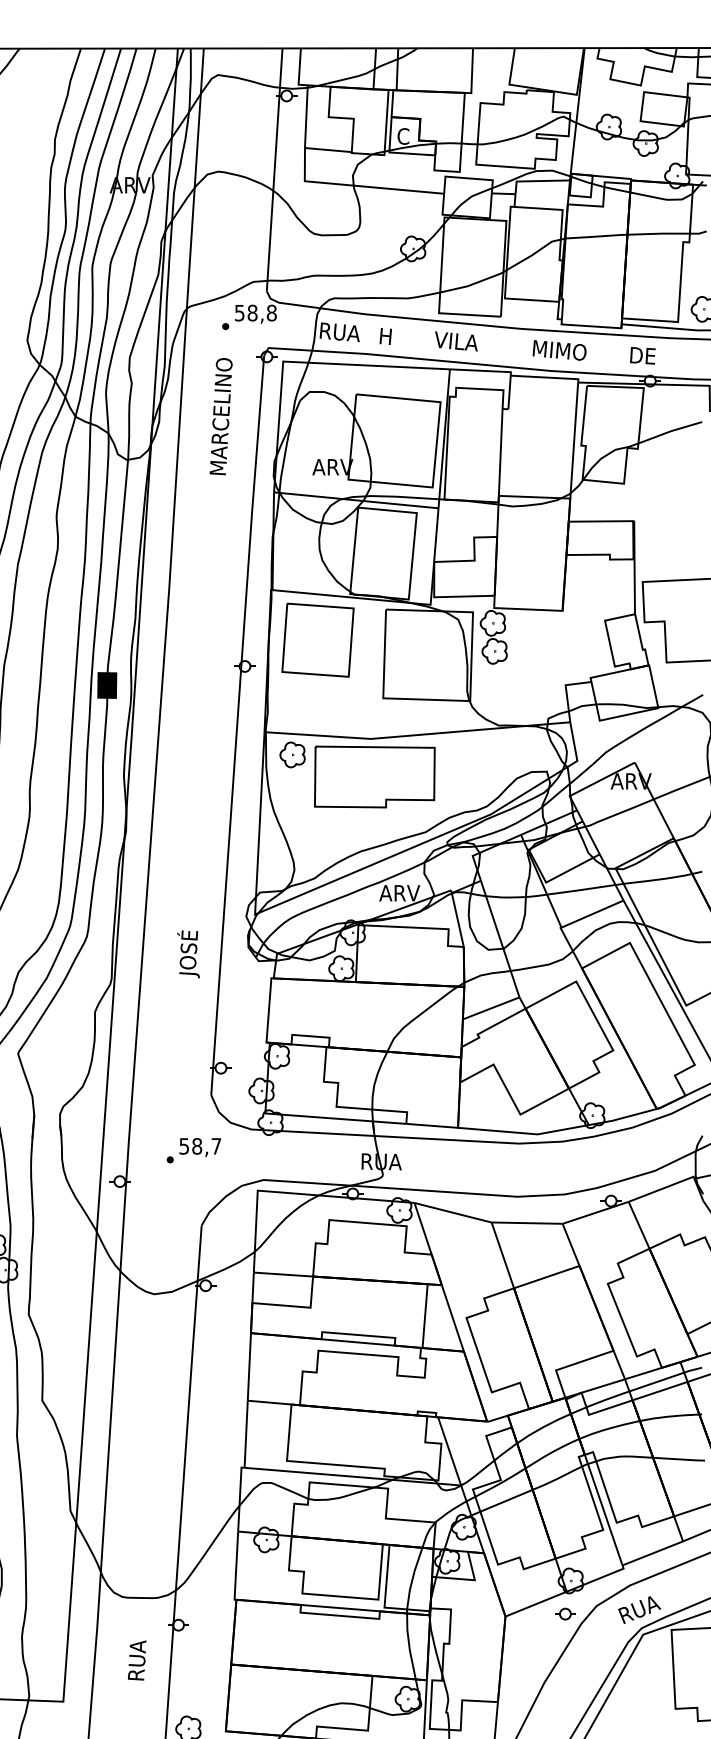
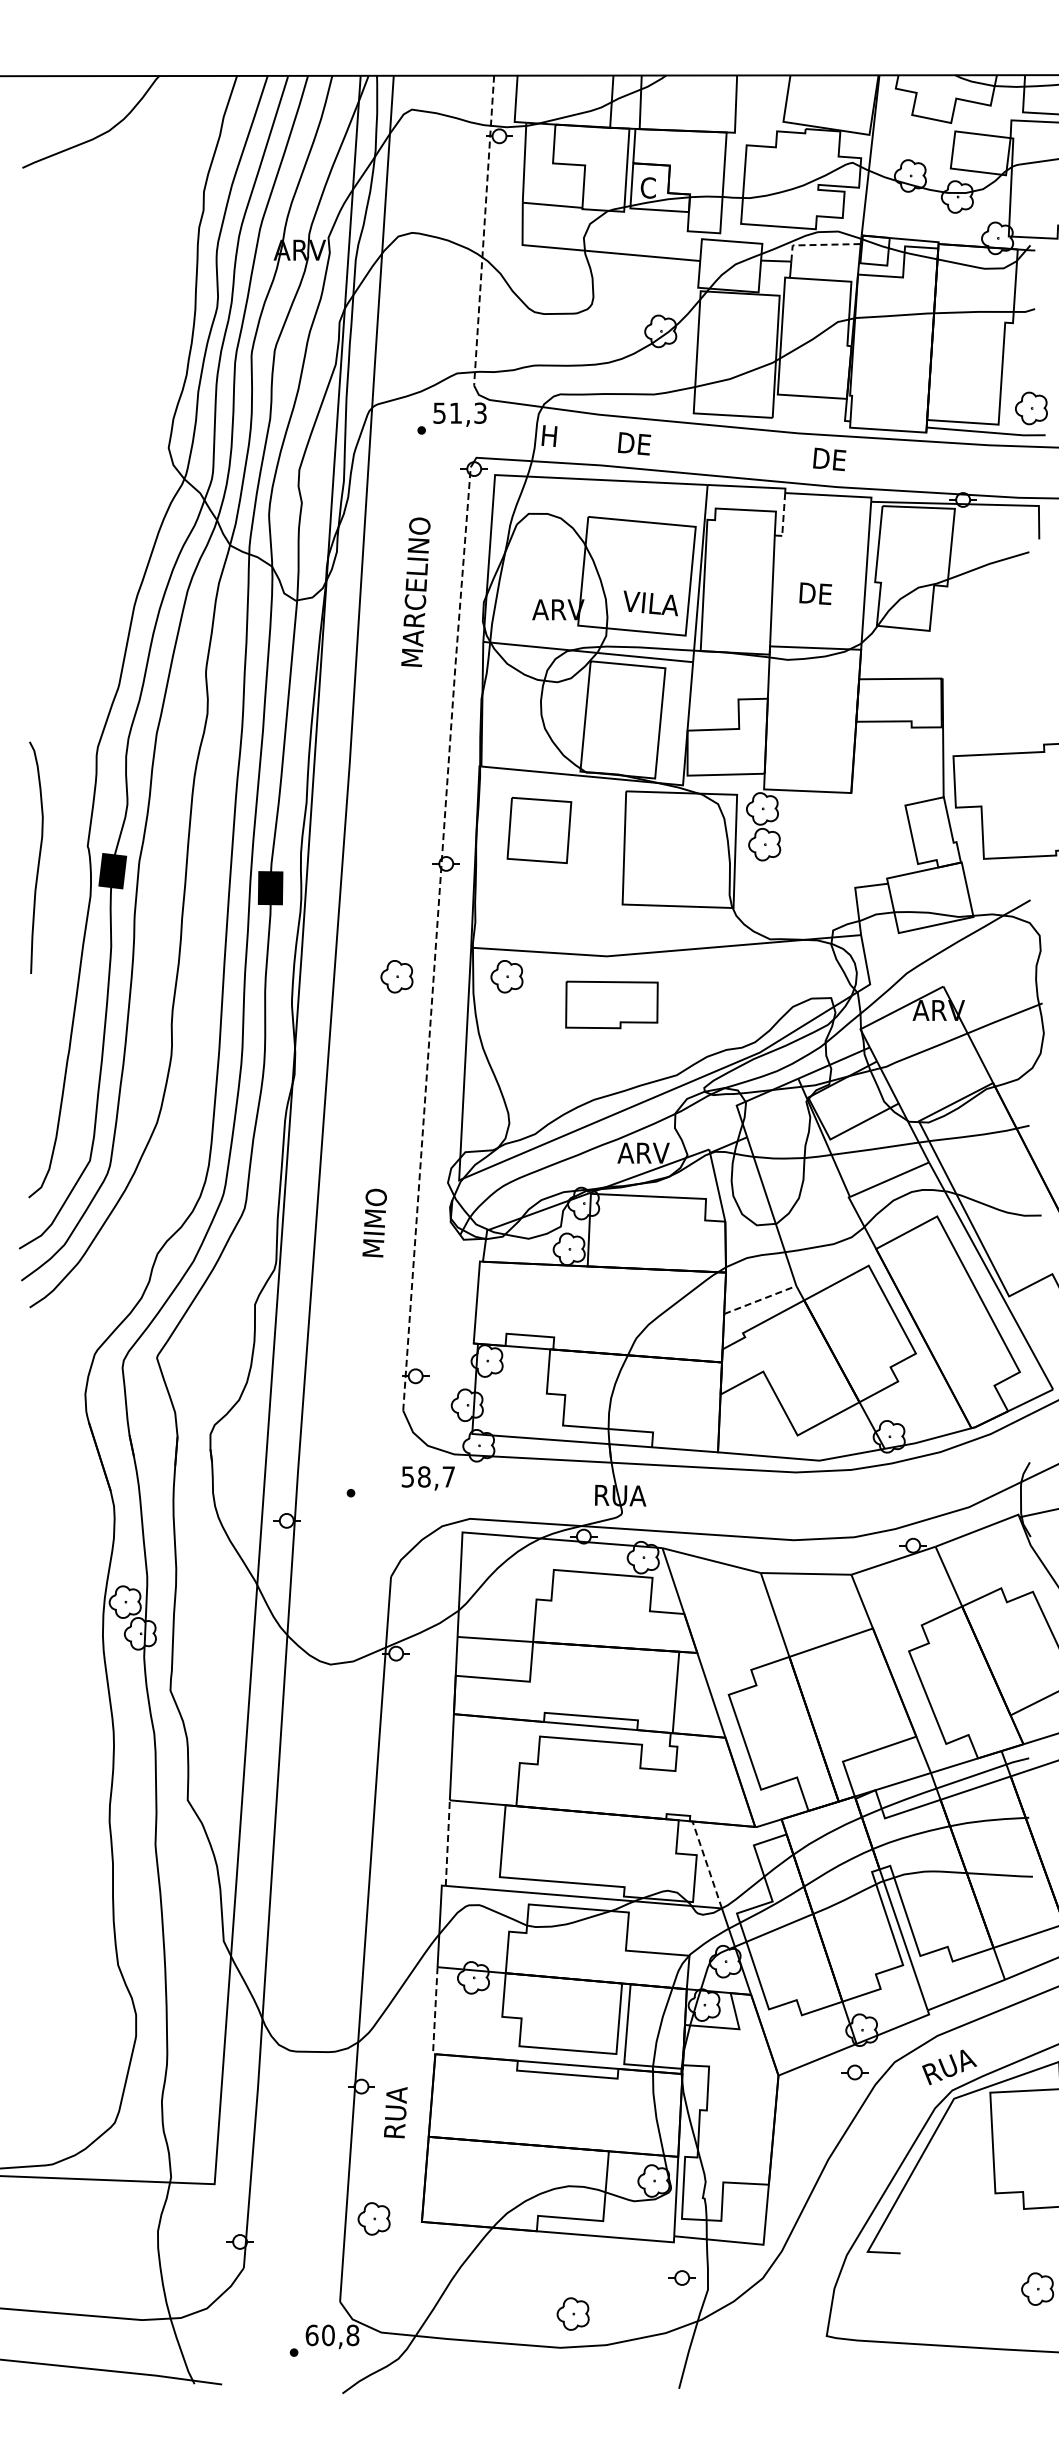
line: (274, 170) -> (484, 231), solid -> dashed
line: (536, 180) -> (818, 244), solid -> dashed
text: (261, 312) -> (467, 412), 58,8 -> 51,3
text: (340, 332) -> (568, 437), RUA -> H
text: (393, 336) -> (635, 443), H -> DE
text: (456, 341) -> (650, 603), moved
text: (560, 350) -> (848, 460), MIMO -> DE
text: (642, 355) -> (815, 593), moved
line: (509, 392) -> (783, 514), solid -> dashed
text: (220, 416) -> (415, 591), moved
part: (318, 640) -> (539, 830), size x0.7
line: (237, 724) -> (436, 938), solid -> dashed
part: (205, 754) -> (396, 976), added
part: (374, 776) -> (611, 1004), size x0.6
text: (187, 949) -> (373, 1224), JOSÉ -> MIMO
line: (491, 1008) -> (760, 1300), solid -> dashed
text: (199, 1147) -> (427, 1478), moved
line: (245, 1434) -> (447, 1843), solid -> dashed
line: (449, 1451) -> (707, 1864), solid -> dashed
line: (236, 1567) -> (435, 2013), solid -> dashed
text: (136, 1660) -> (395, 2112), moved

